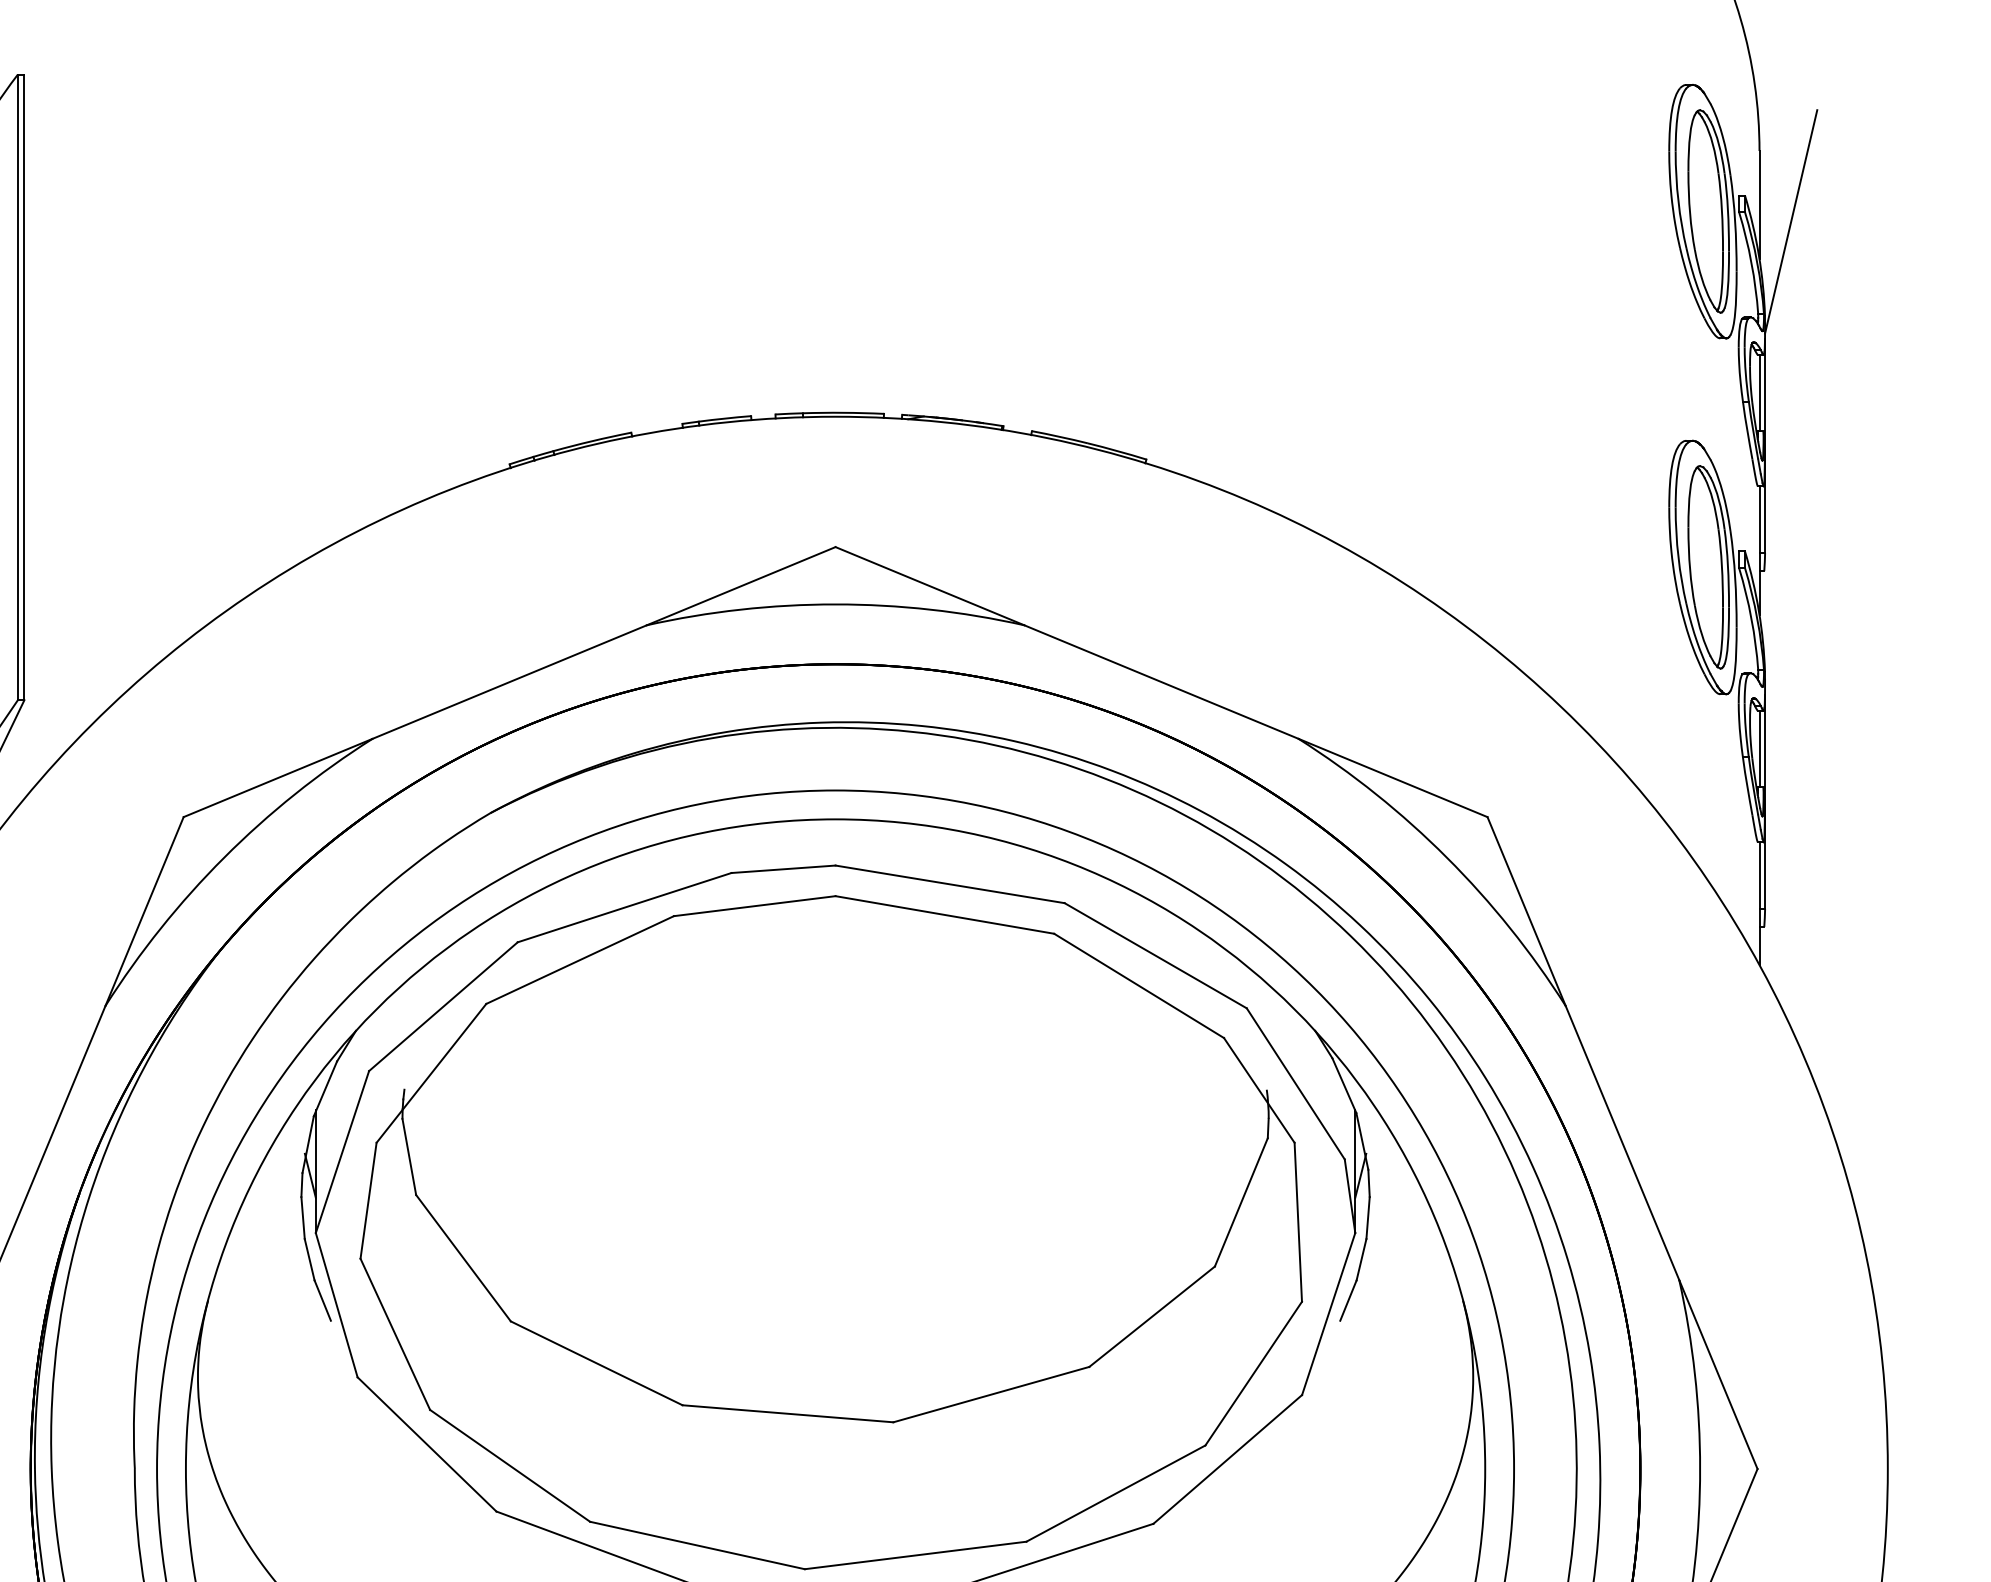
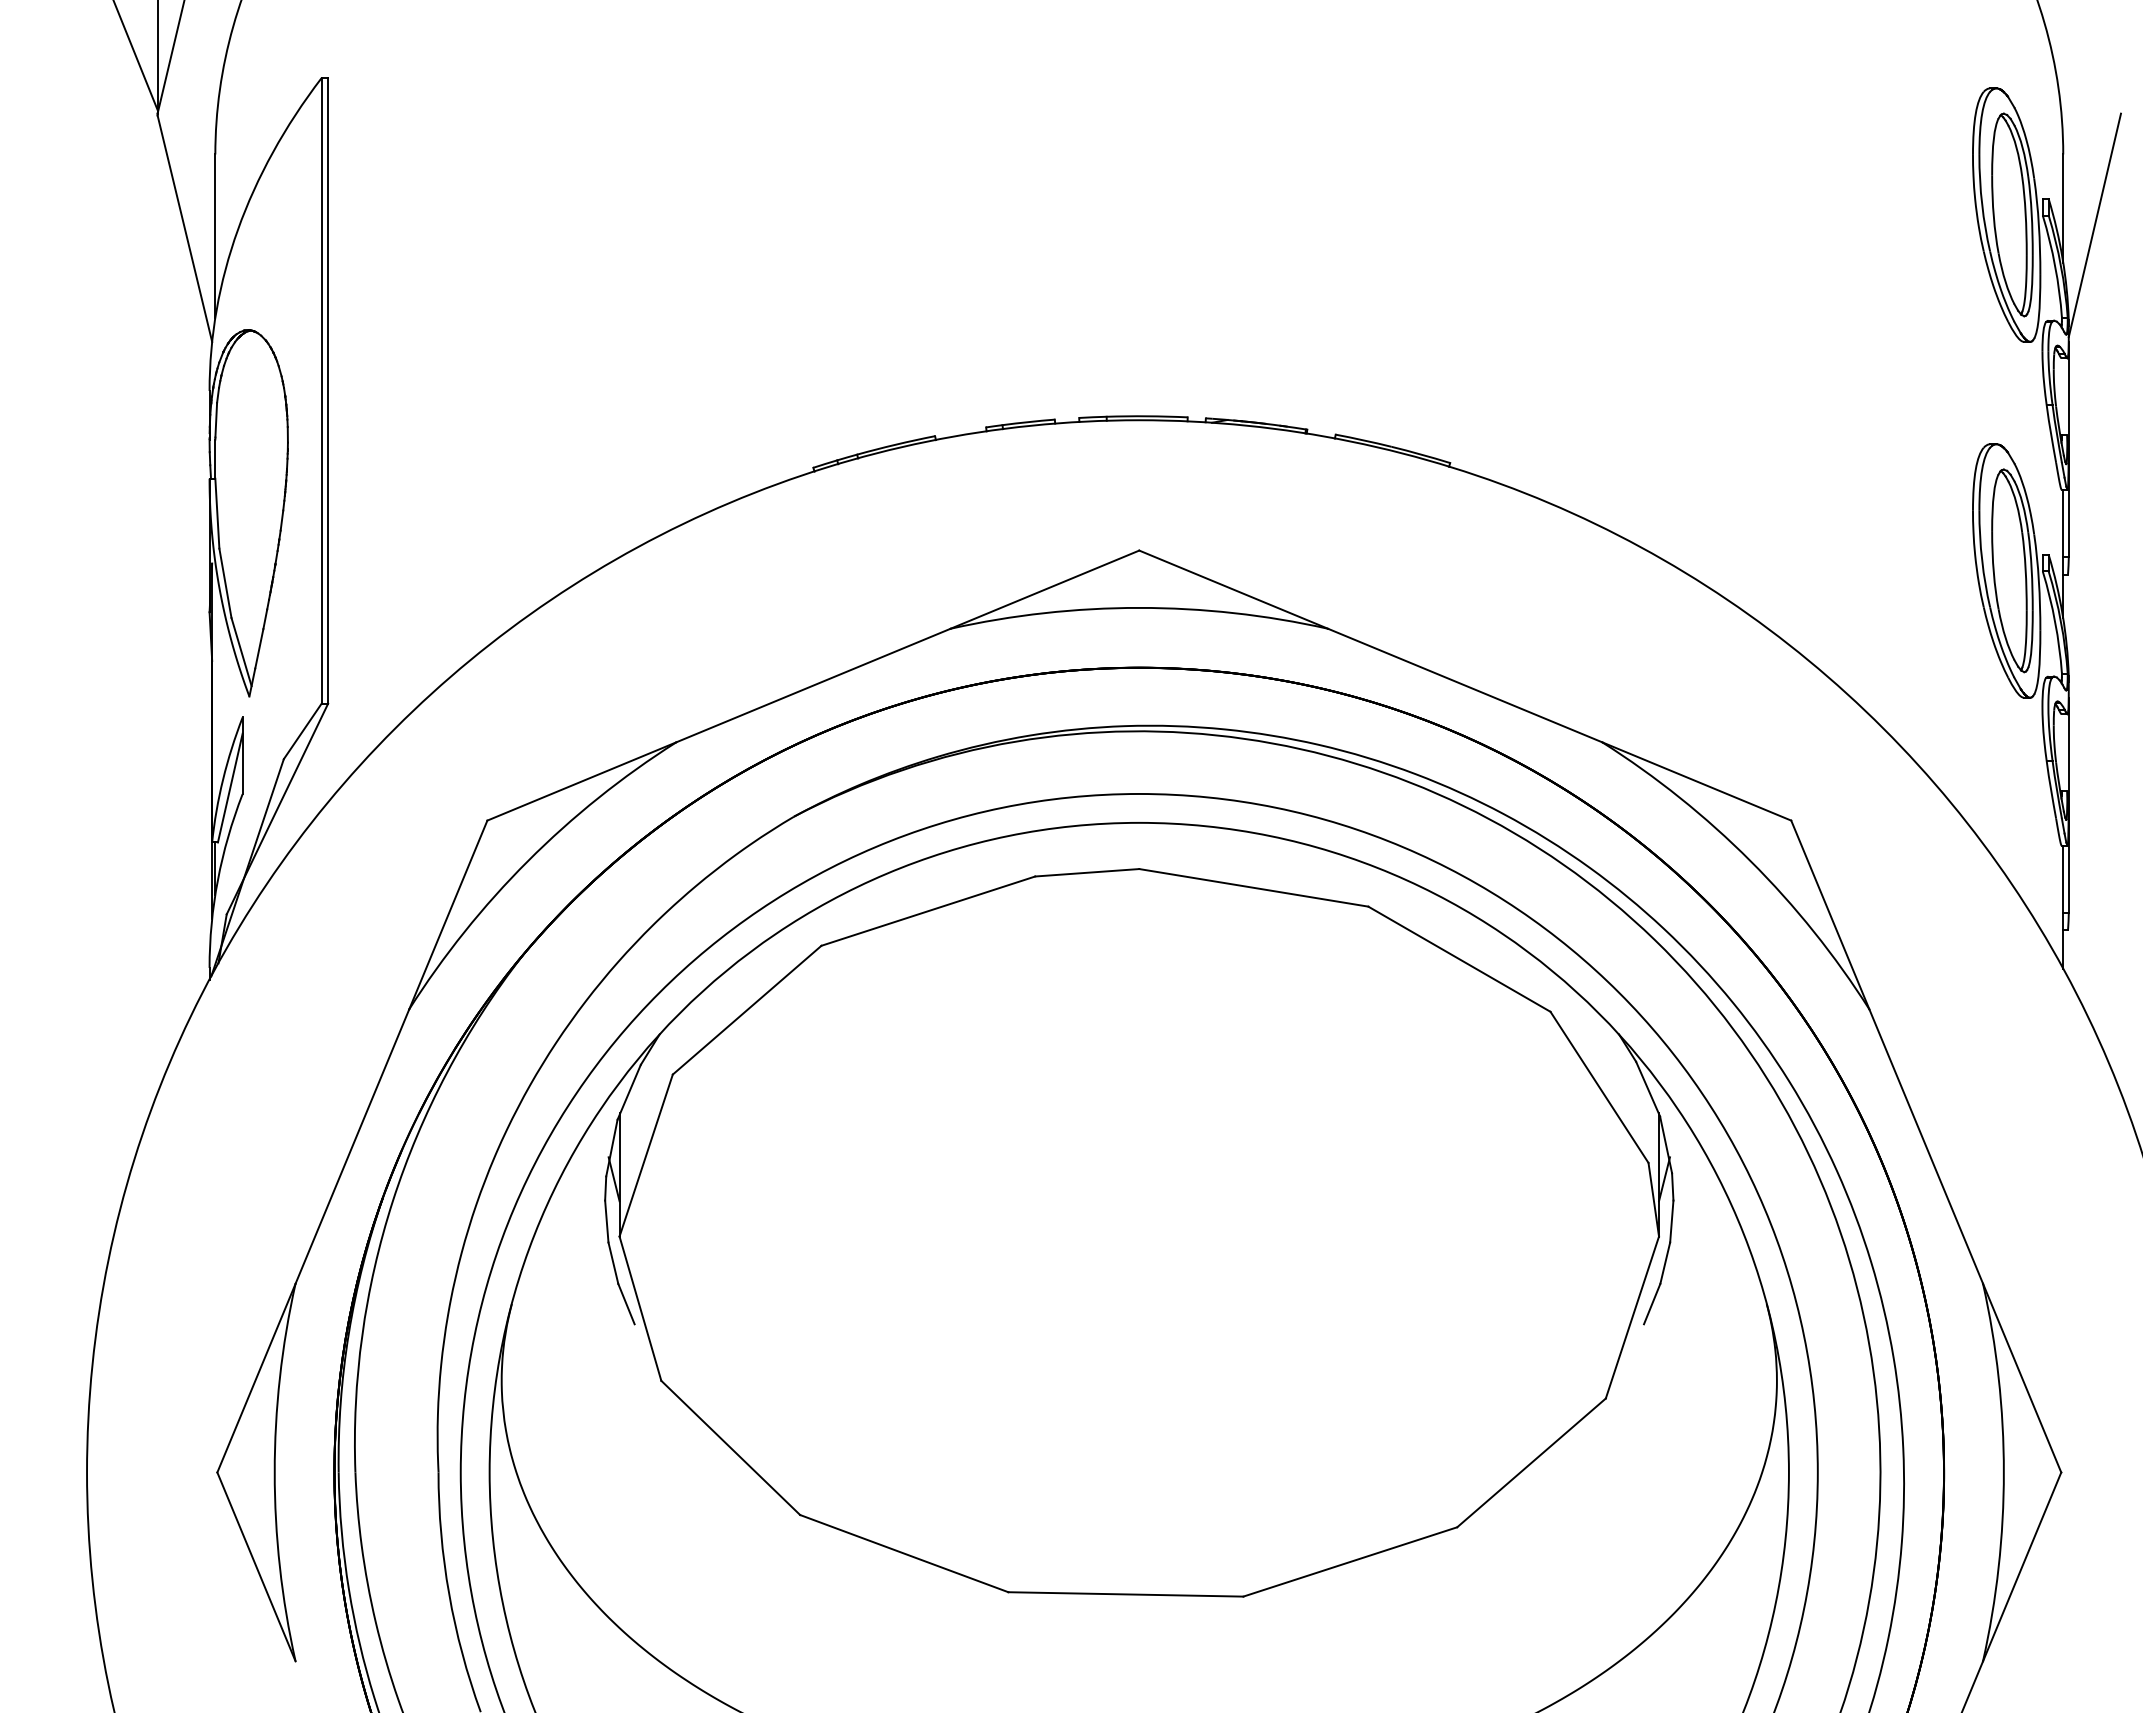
line: (1759, 393) -> (2063, 396), removed
line: (1759, 749) -> (2063, 752), removed
part: (830, 1232) -> (1134, 1235), removed

